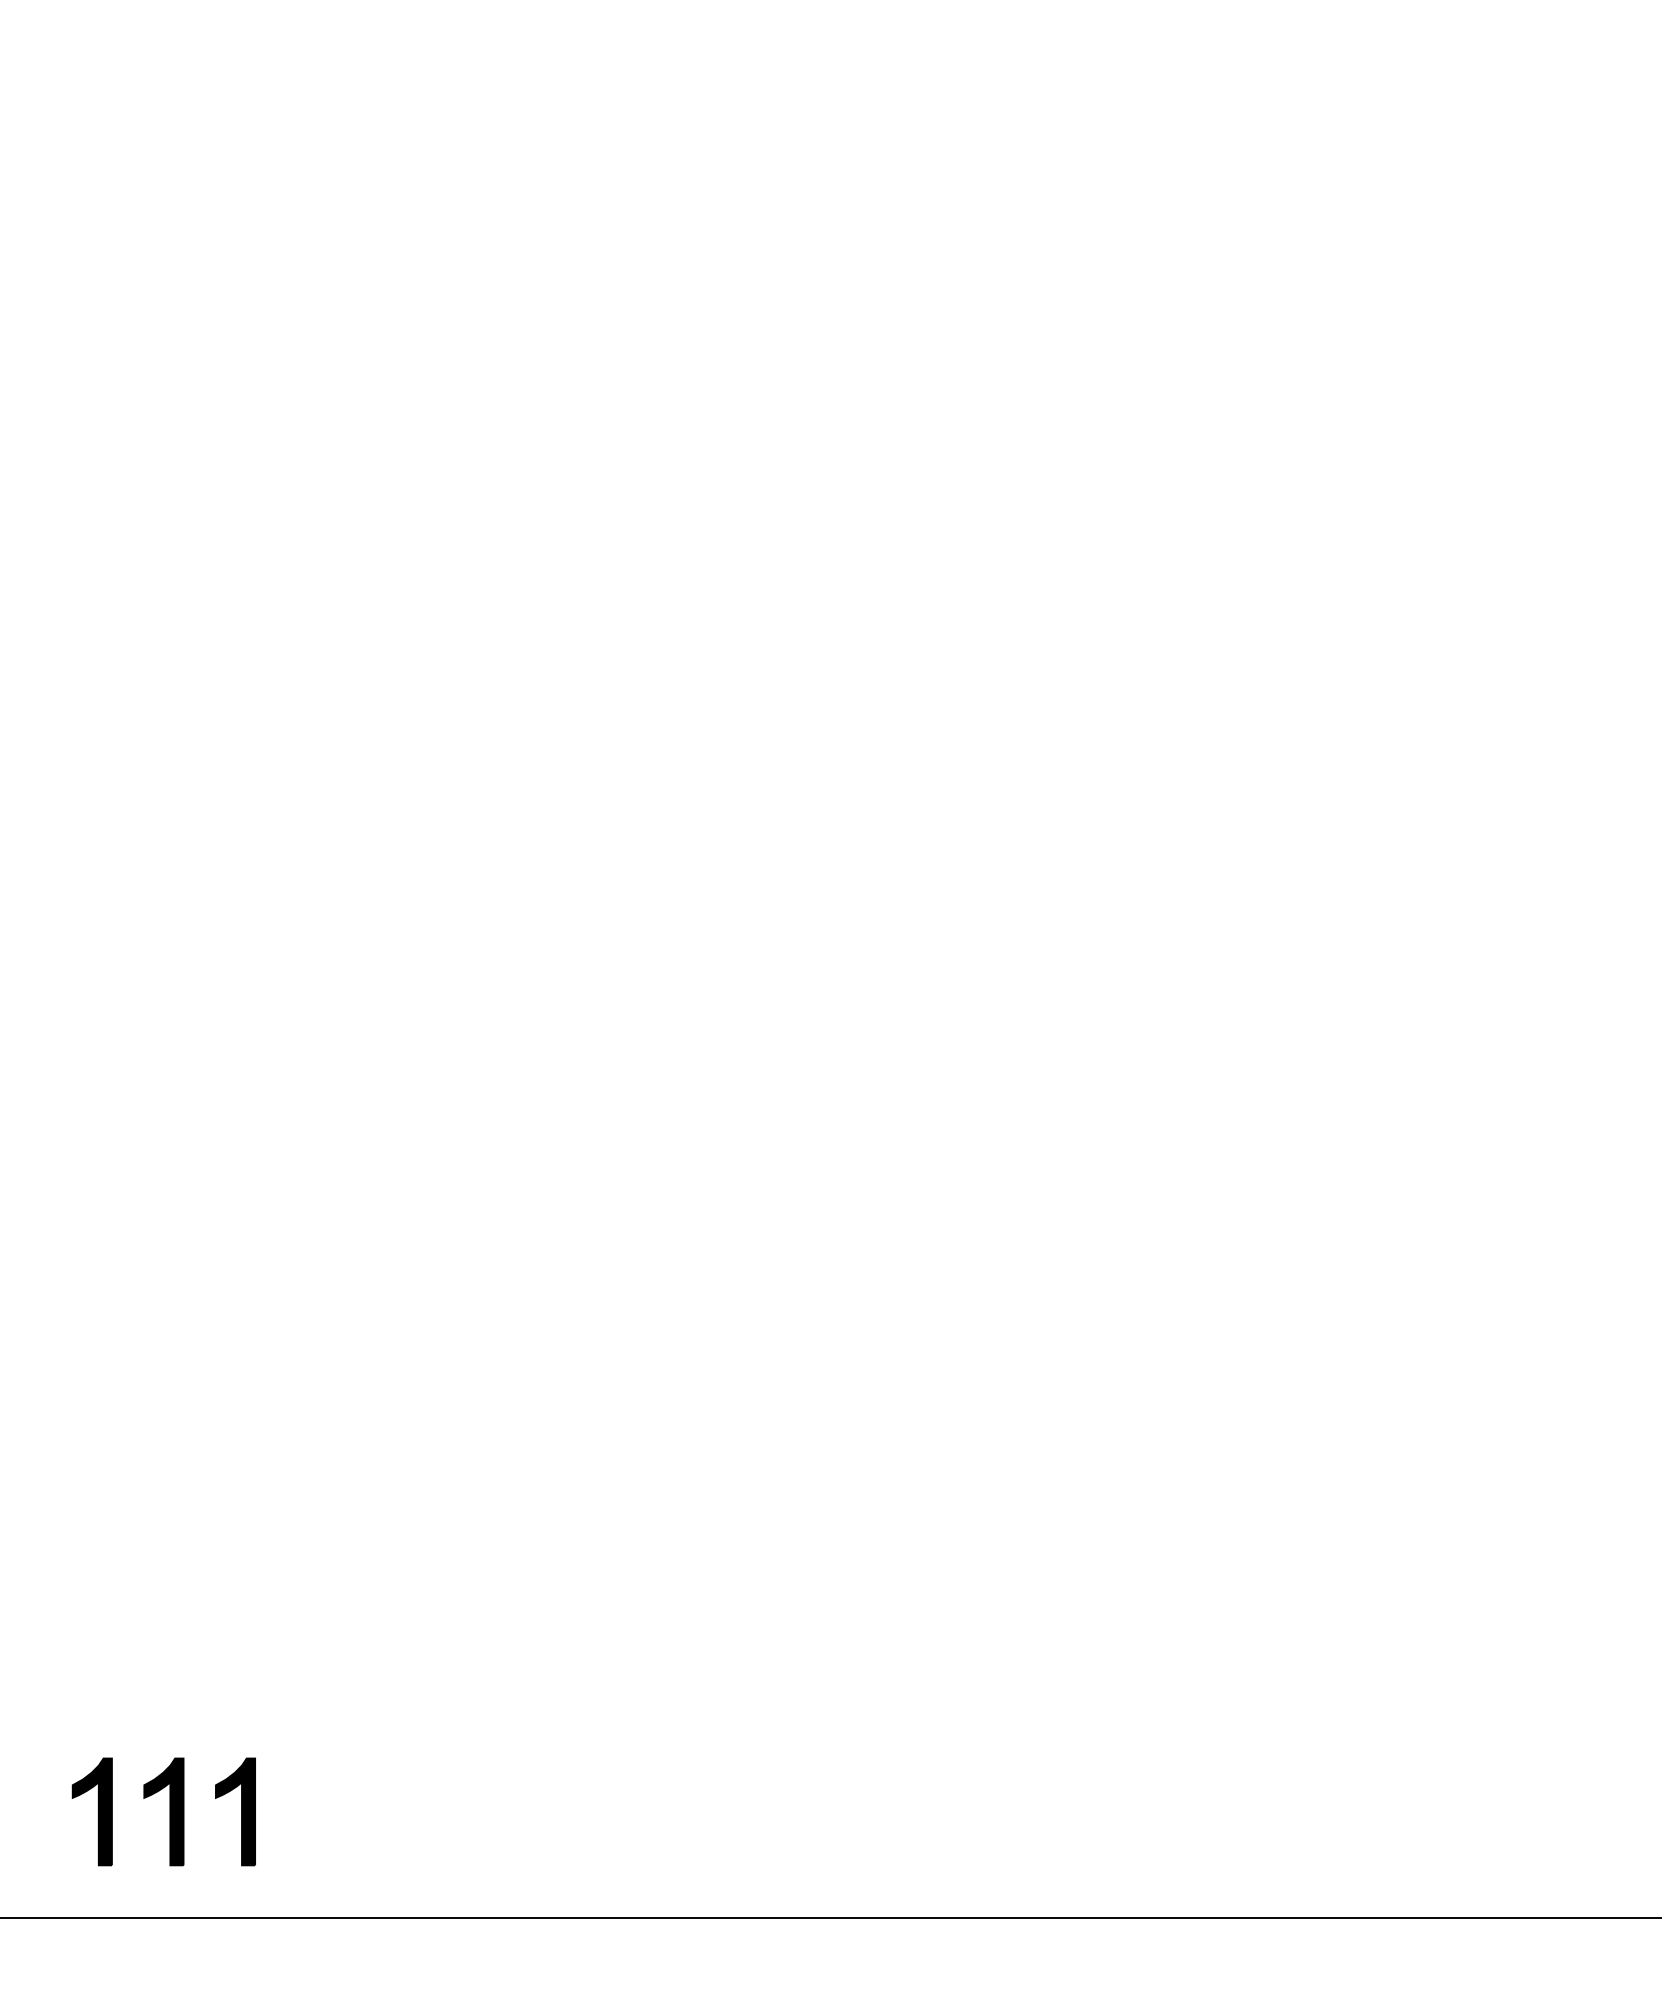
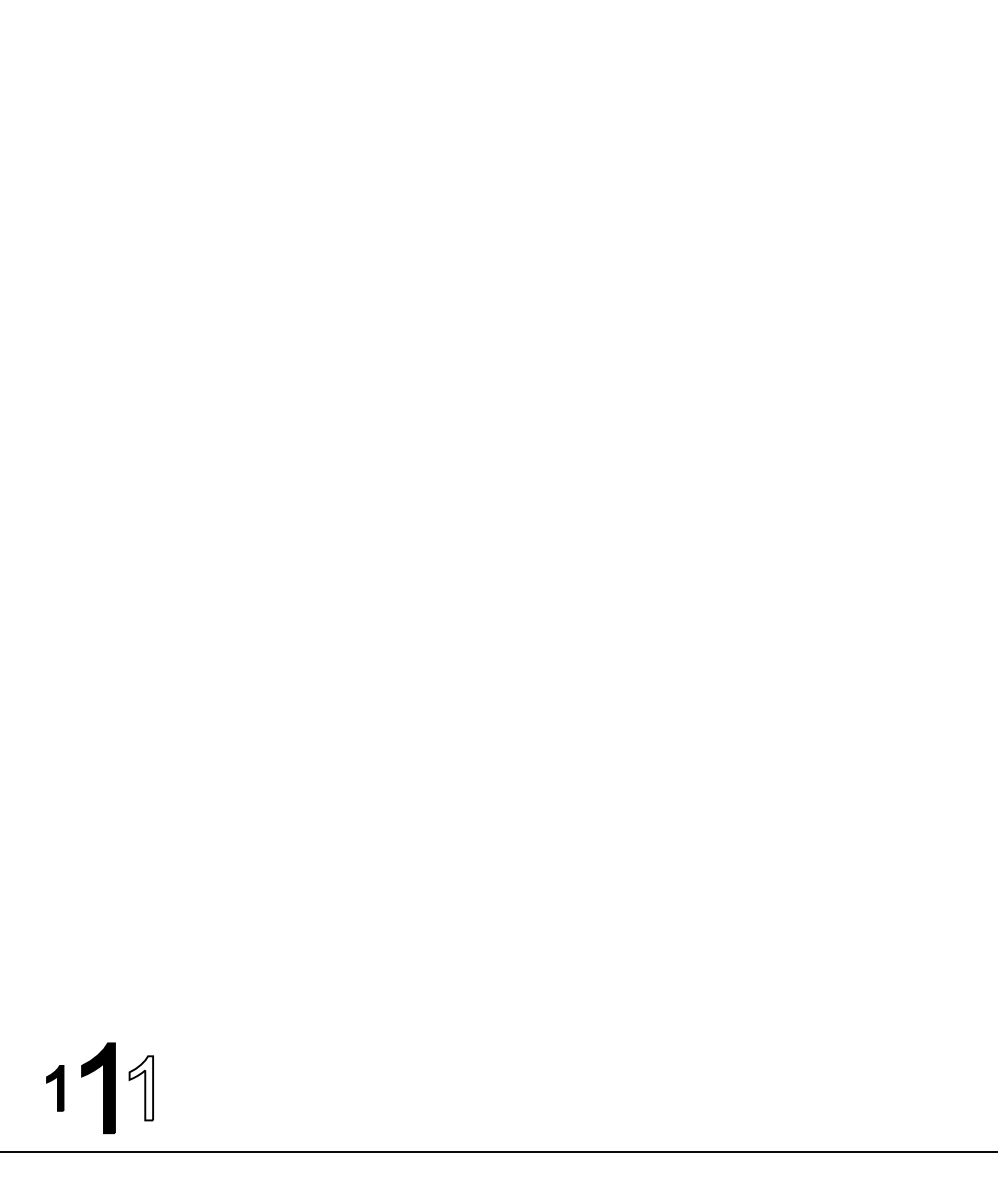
part: (90, 1812) -> (54, 1088), size x0.7
part: (162, 1812) -> (97, 1088), size x1.4
fill: (235, 1812) -> (141, 1088), removed

